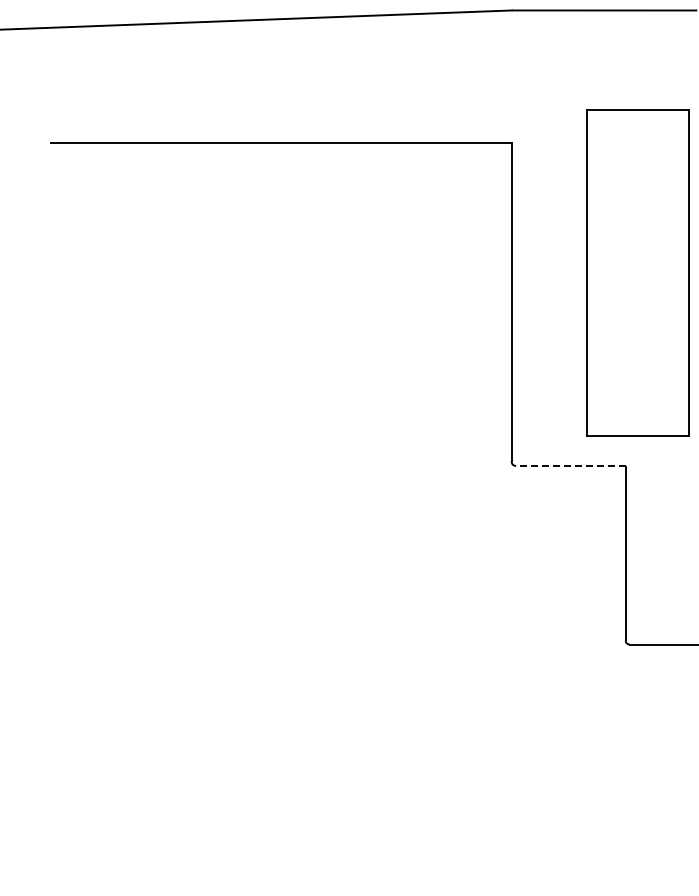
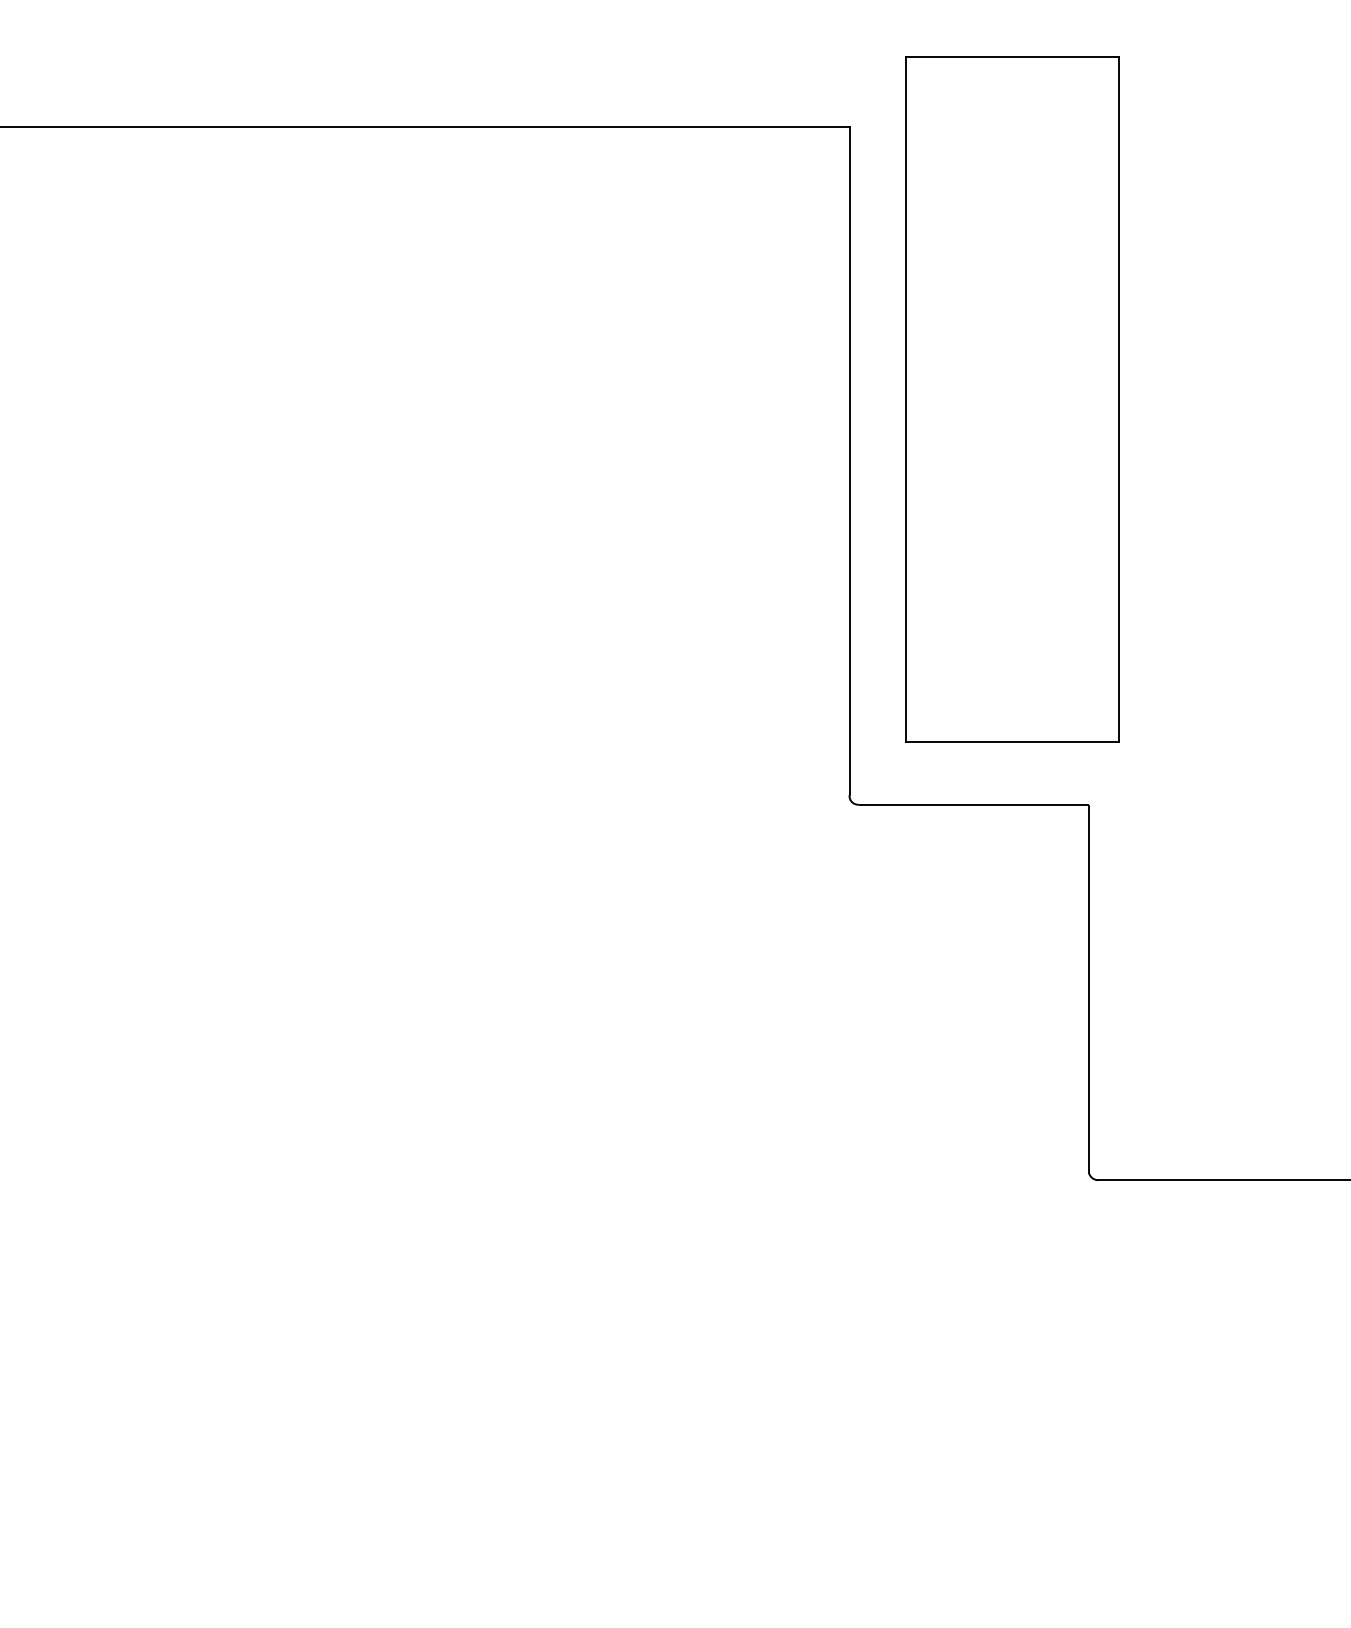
part: (637, 272) -> (1010, 398), moved
line: (570, 465) -> (973, 803), dashed -> solid

